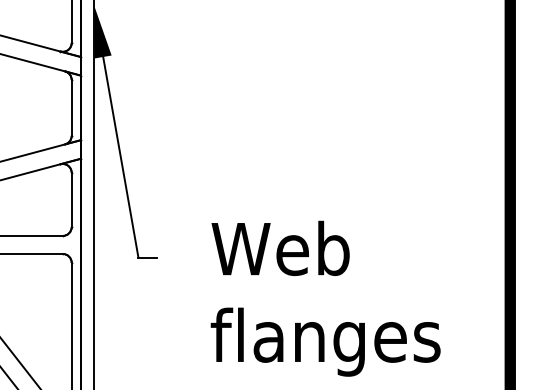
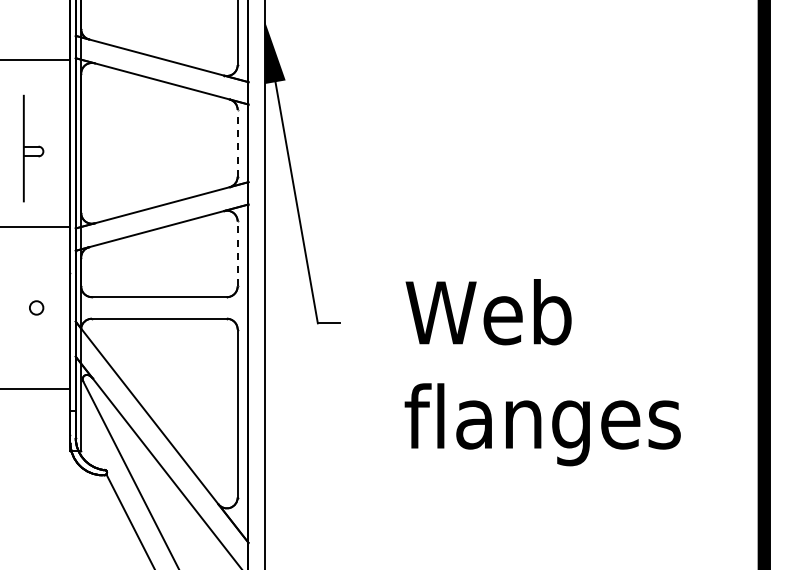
line: (71, 107) -> (237, 142), solid -> dashed
line: (71, 199) -> (237, 253), solid -> dashed

